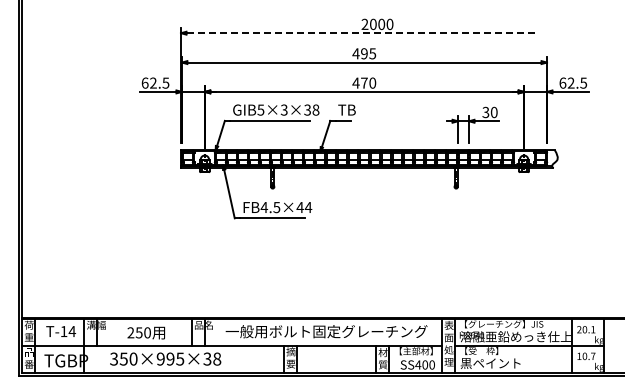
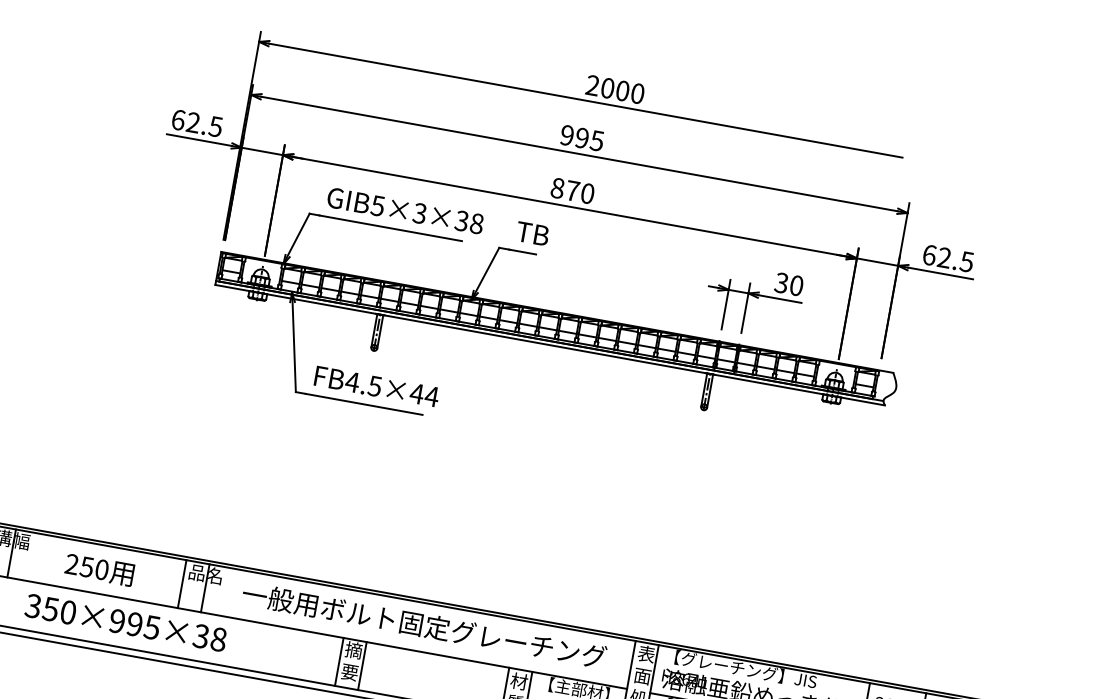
line: (363, 33) -> (587, 101), dashed -> solid
text: (355, 53) -> (566, 134), 495 -> 995
text: (355, 82) -> (556, 186), 470 -> 870

